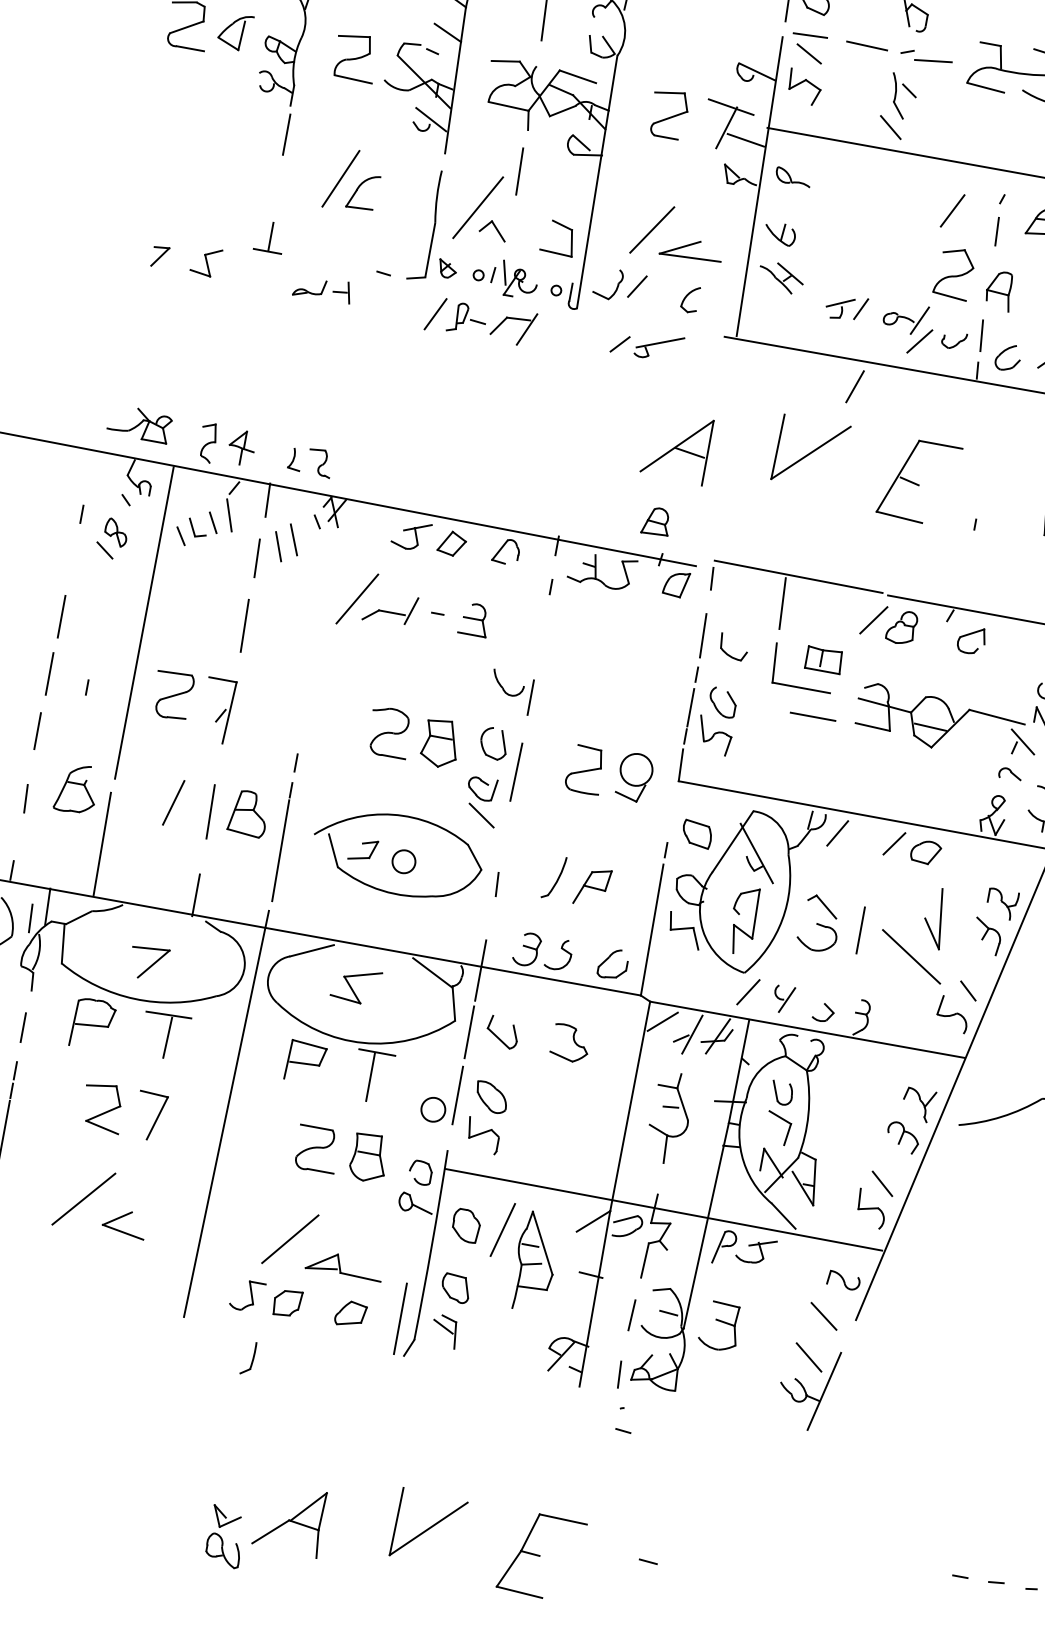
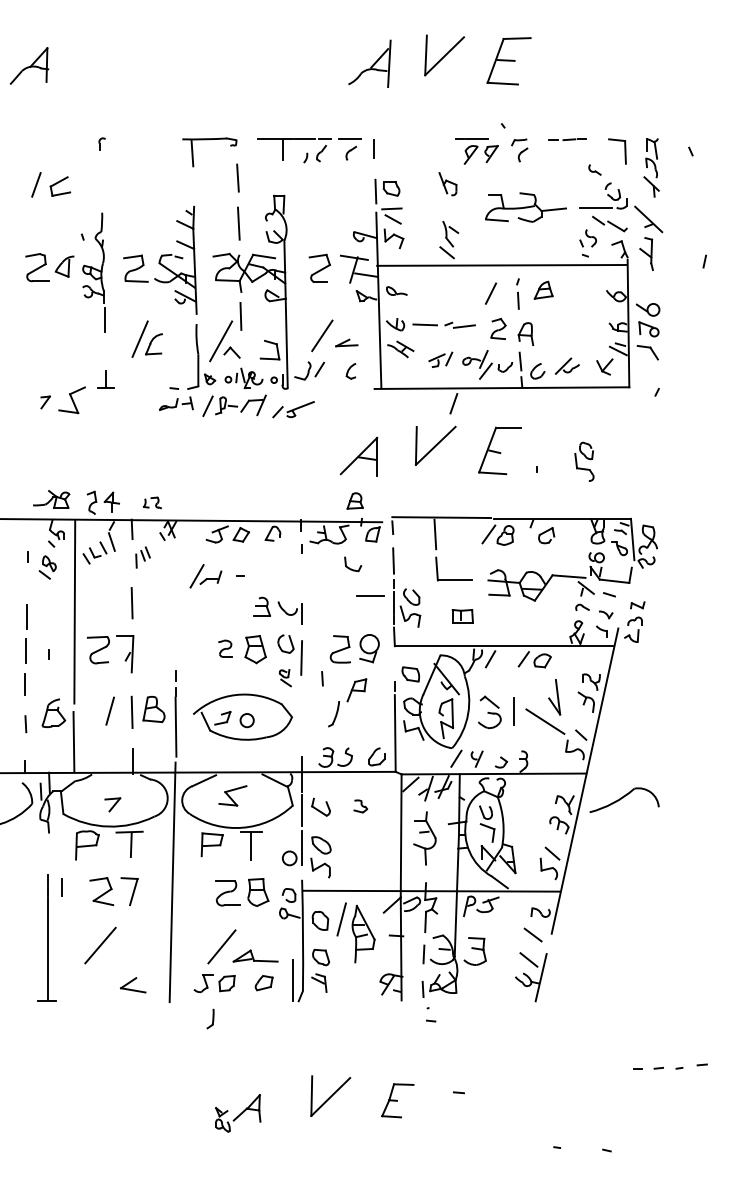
part: (898, 51) -> (443, 324), moved
part: (691, 248) -> (346, 342), size x0.6
part: (206, 262) -> (72, 400), size x1.6
part: (954, 272) -> (498, 328), size x0.7
part: (323, 288) -> (176, 403), moved
part: (647, 344) -> (293, 409), moved
part: (310, 460) -> (152, 502), size x0.7
part: (276, 551) -> (142, 557), size x0.6
part: (378, 603) -> (205, 576), size x0.7
part: (473, 619) -> (261, 606), moved
part: (734, 647) -> (353, 564), moved
part: (823, 660) -> (462, 616), moved
line: (813, 716) -> (370, 595), moved
part: (389, 732) -> (225, 648), size x0.6
part: (482, 800) -> (285, 677), size x0.6
line: (497, 884) -> (322, 678), moved
part: (591, 887) -> (356, 690), moved
part: (148, 962) -> (112, 804), size x0.7
line: (22, 1027) -> (61, 887), moved
part: (570, 1043) -> (360, 806), size x0.6
part: (125, 1224) -> (133, 985), moved
part: (264, 1527) -> (237, 1113), size x0.7
part: (541, 1555) -> (397, 1100), size x0.7

